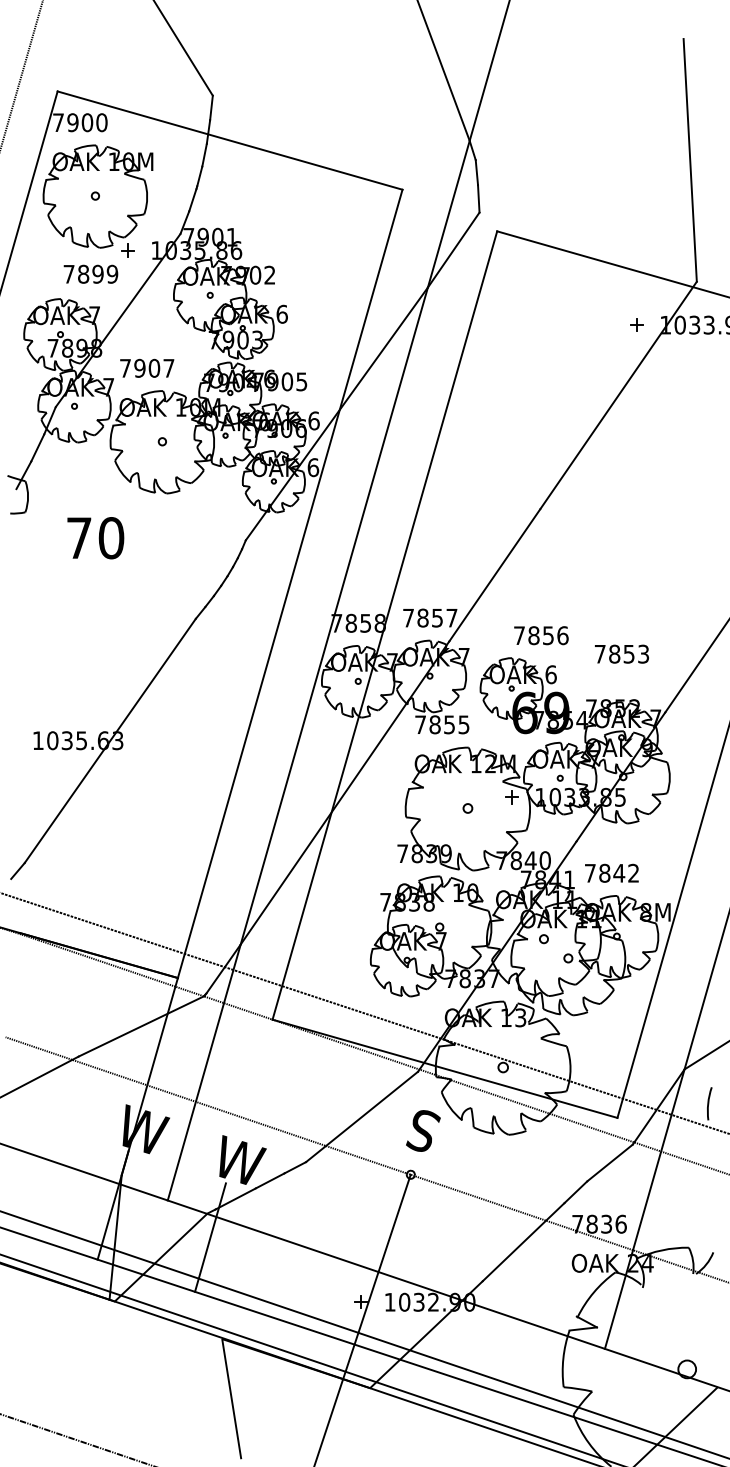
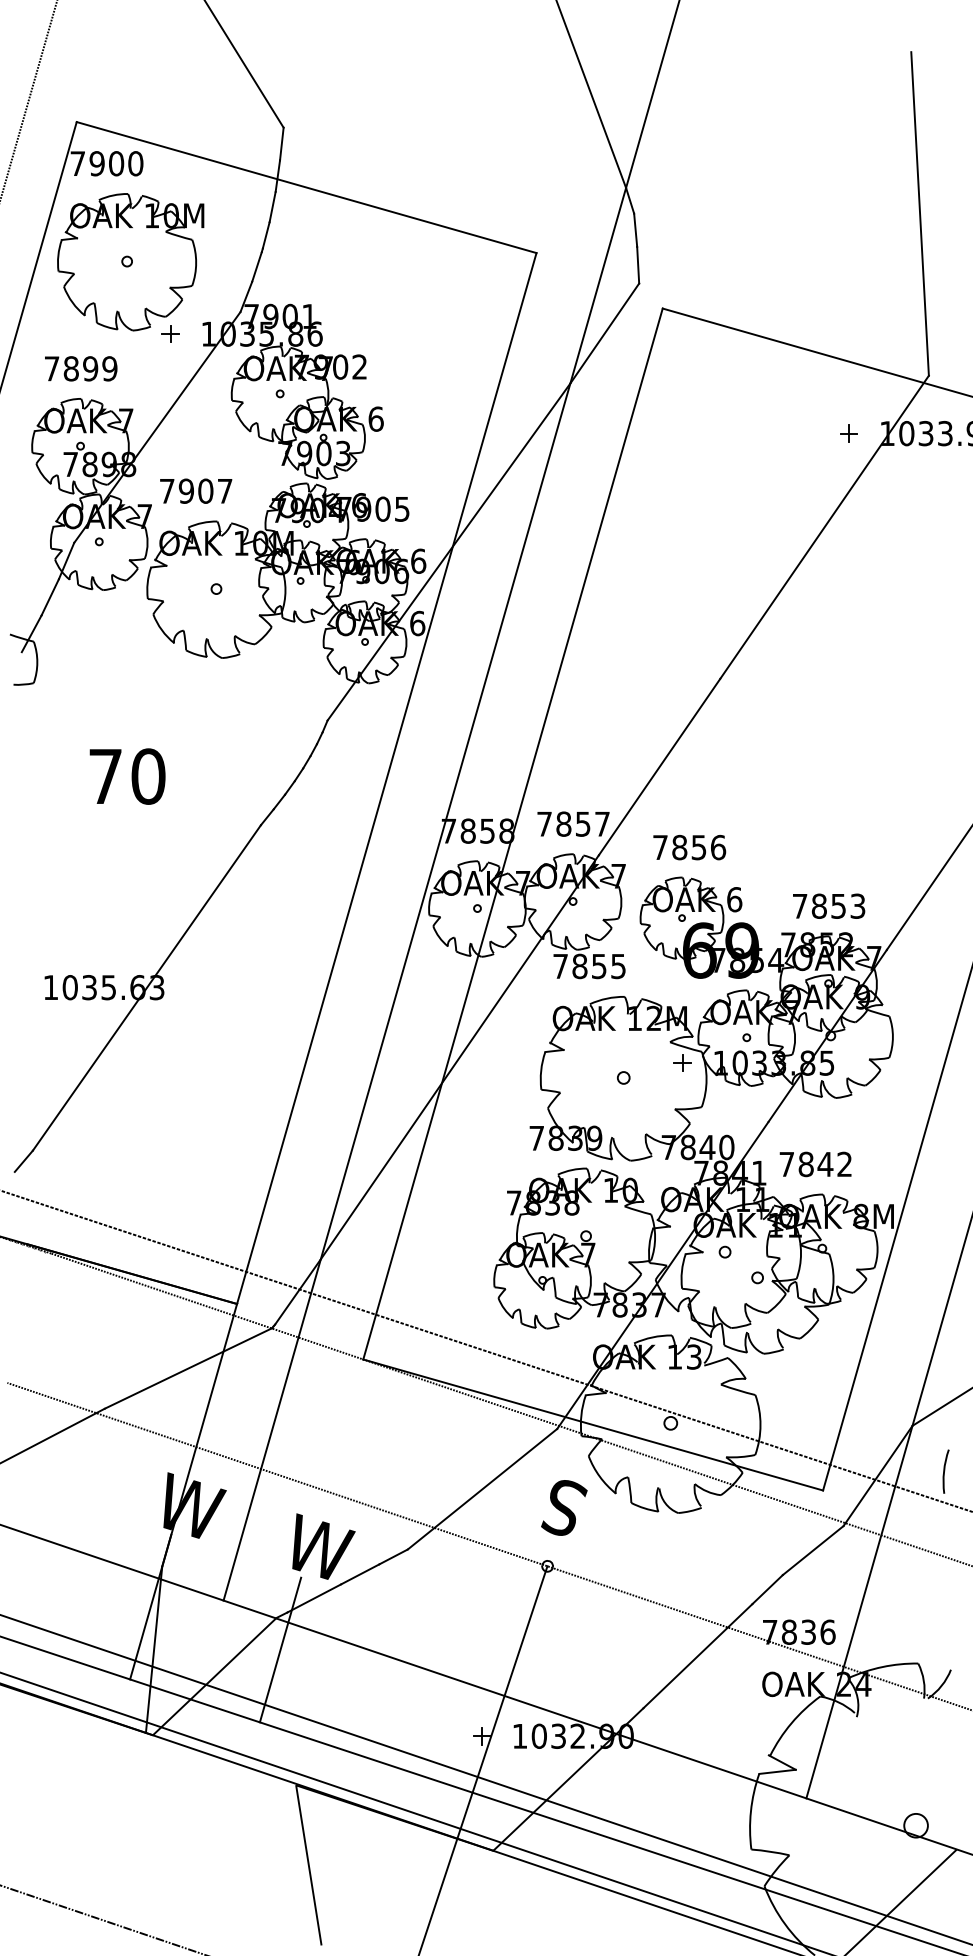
text: (91, 274) -> (81, 368), moved
text: (95, 538) -> (127, 776), moved
text: (541, 635) -> (689, 847), moved
text: (622, 653) -> (829, 905), moved

